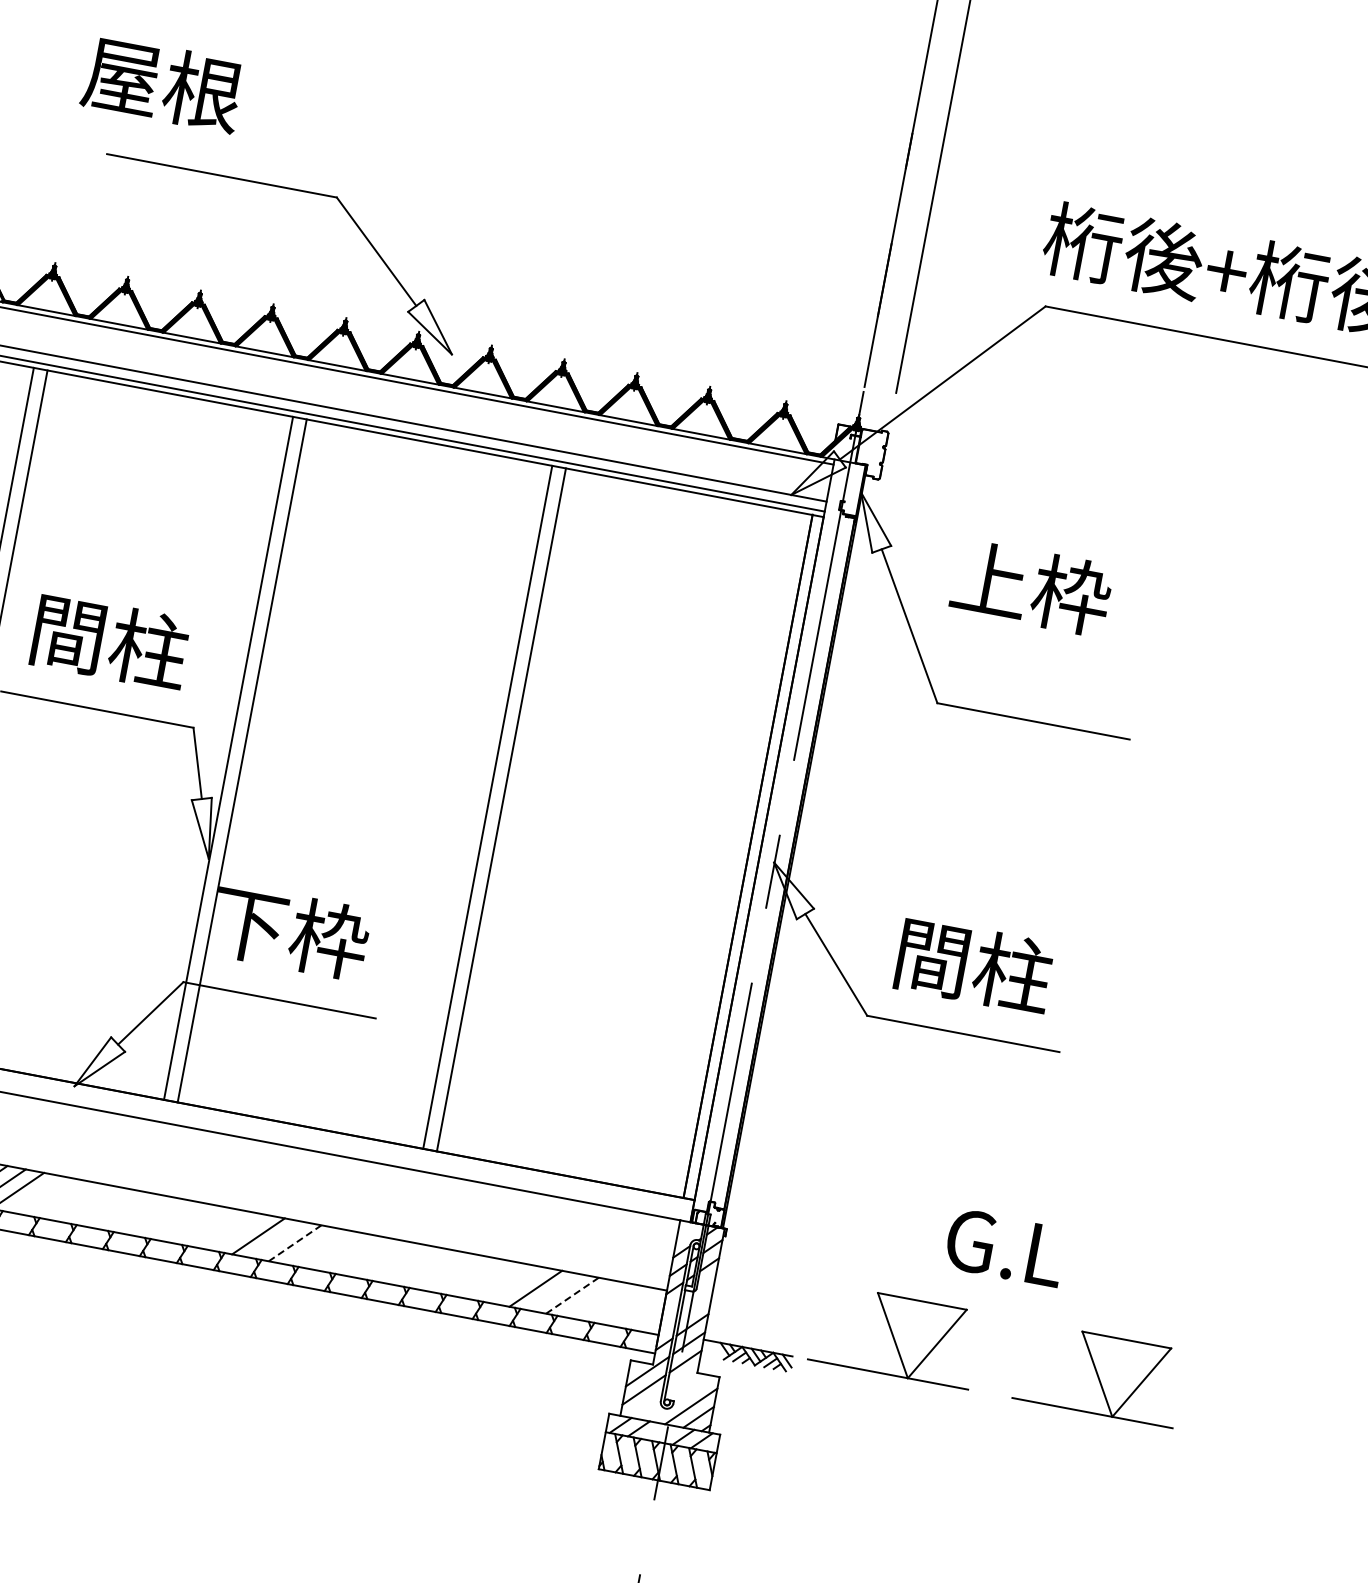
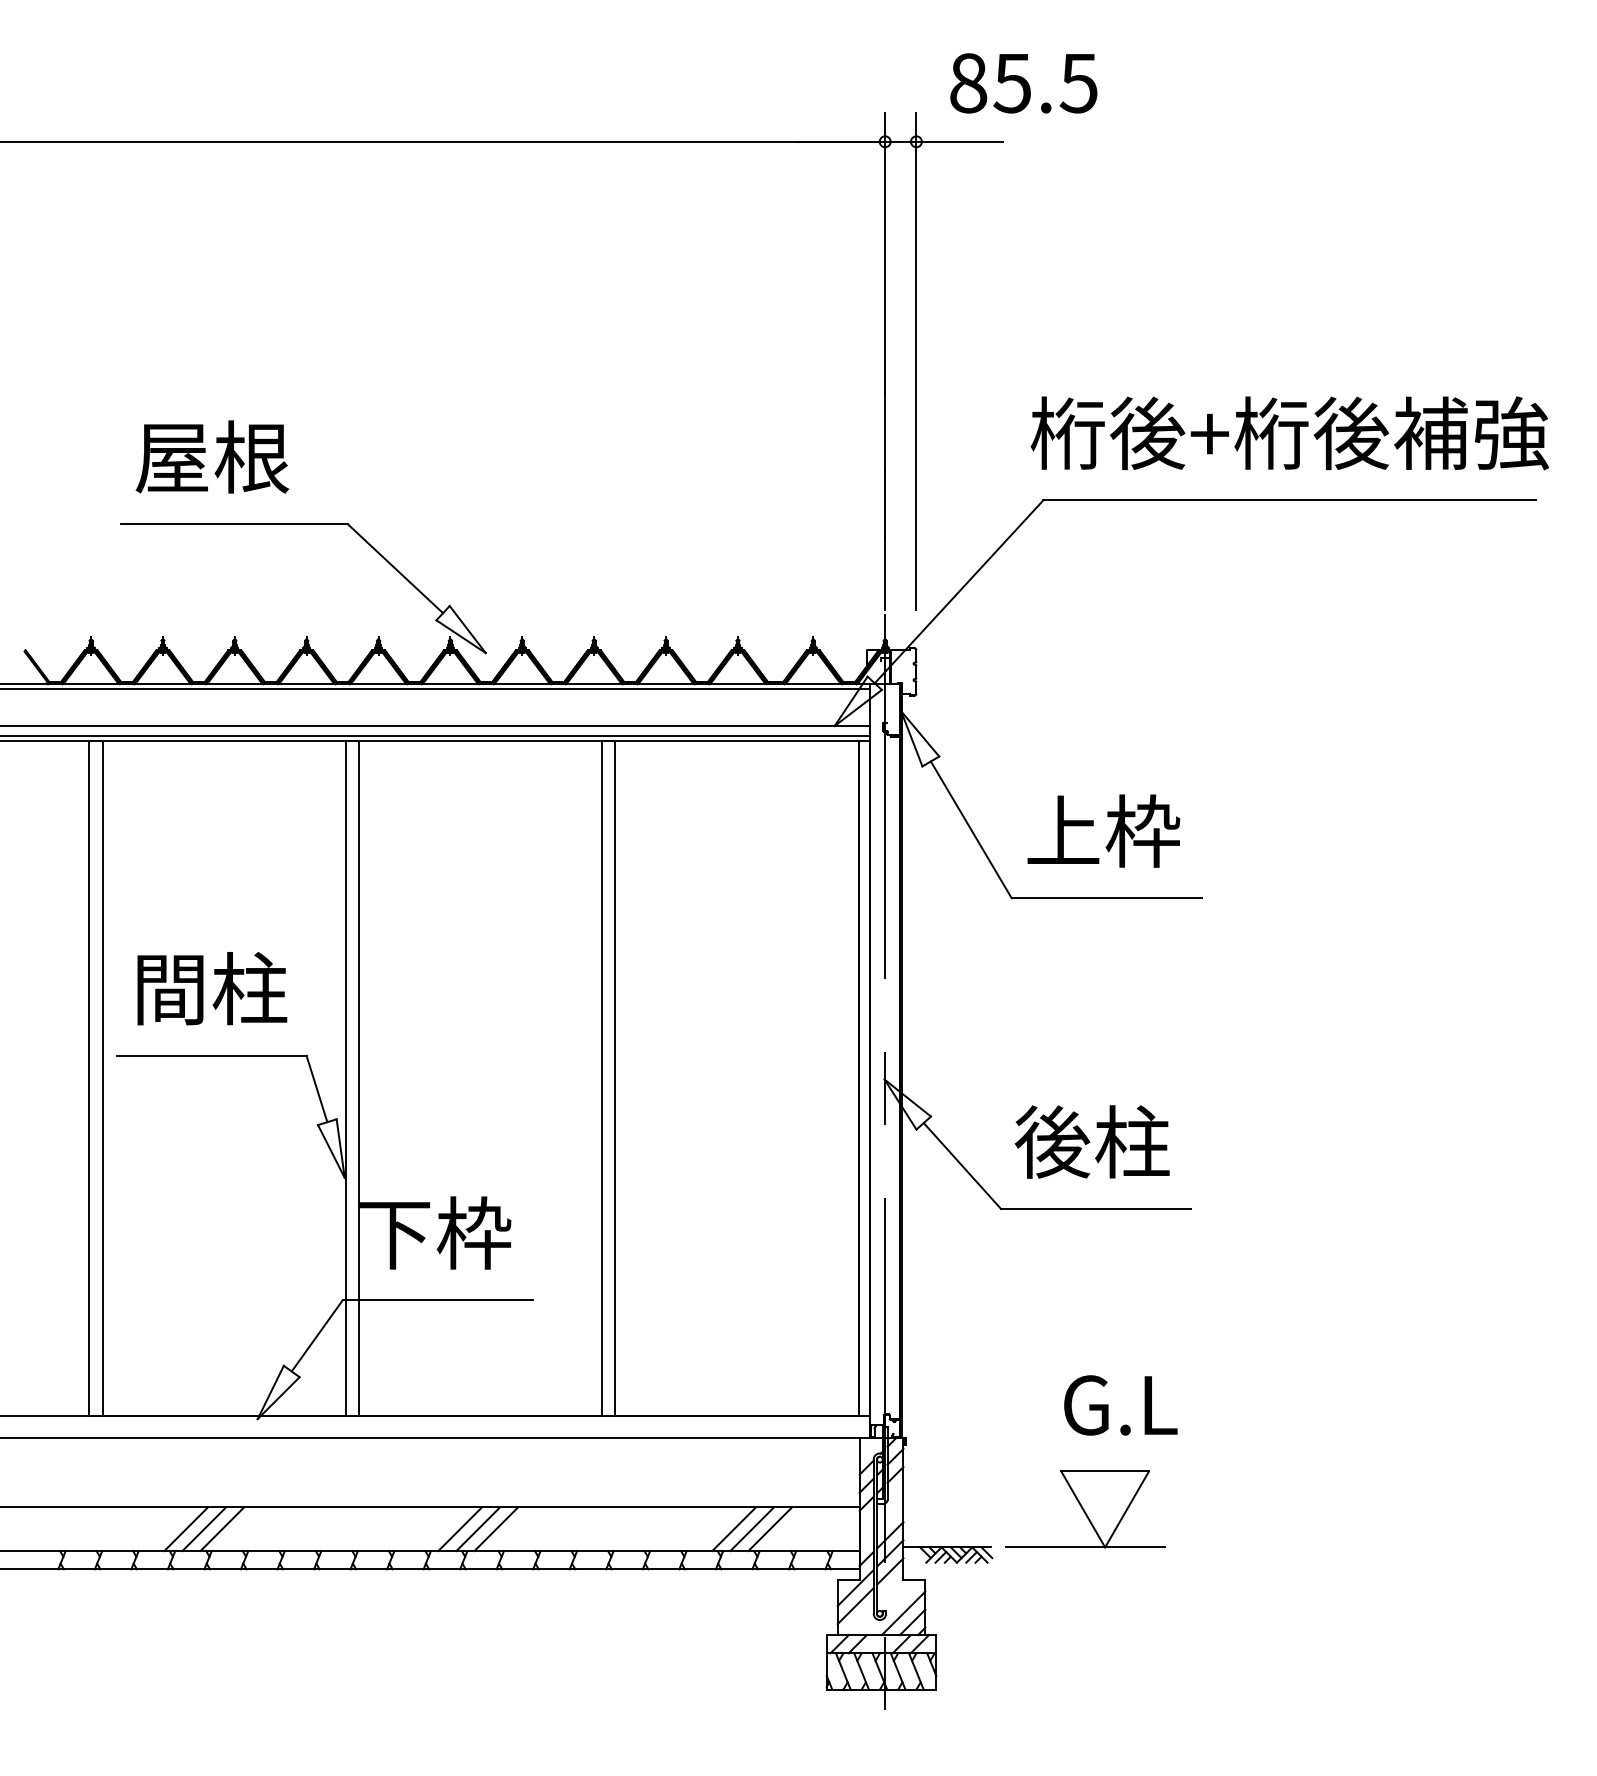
text: (163, 83) -> (212, 456), moved
text: (1031, 587) -> (1103, 830), moved
text: (932, 957) -> (1052, 1141), 間柱 -> 後柱
line: (276, 1240) -> (478, 1529), added
line: (295, 1243) -> (496, 1529), dashed -> solid
text: (1005, 1247) -> (1120, 1405), moved
line: (554, 1292) -> (752, 1529), added
line: (572, 1296) -> (770, 1529), dashed -> solid
part: (1099, 1374) -> (1287, 1509), removed

